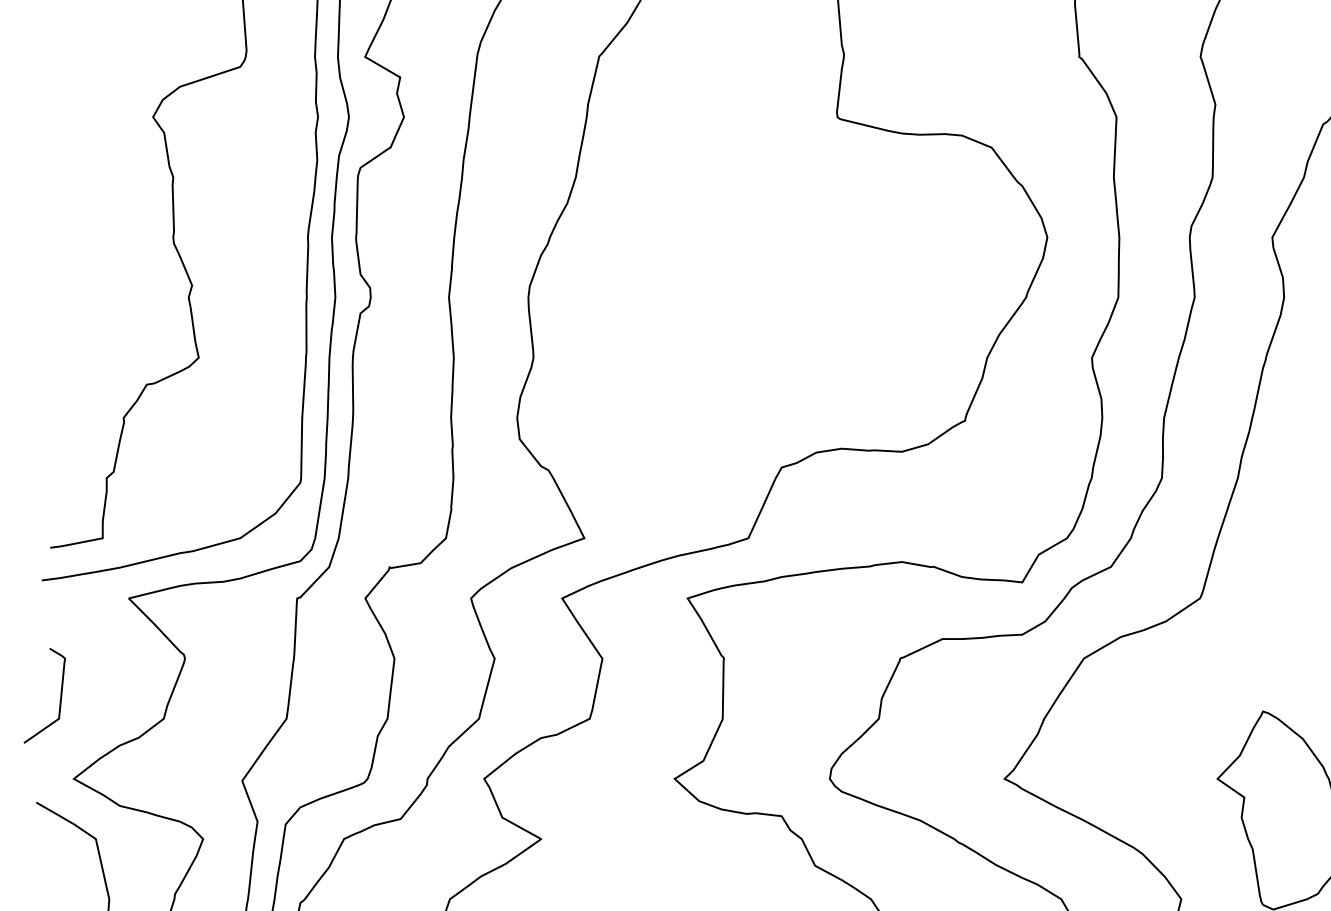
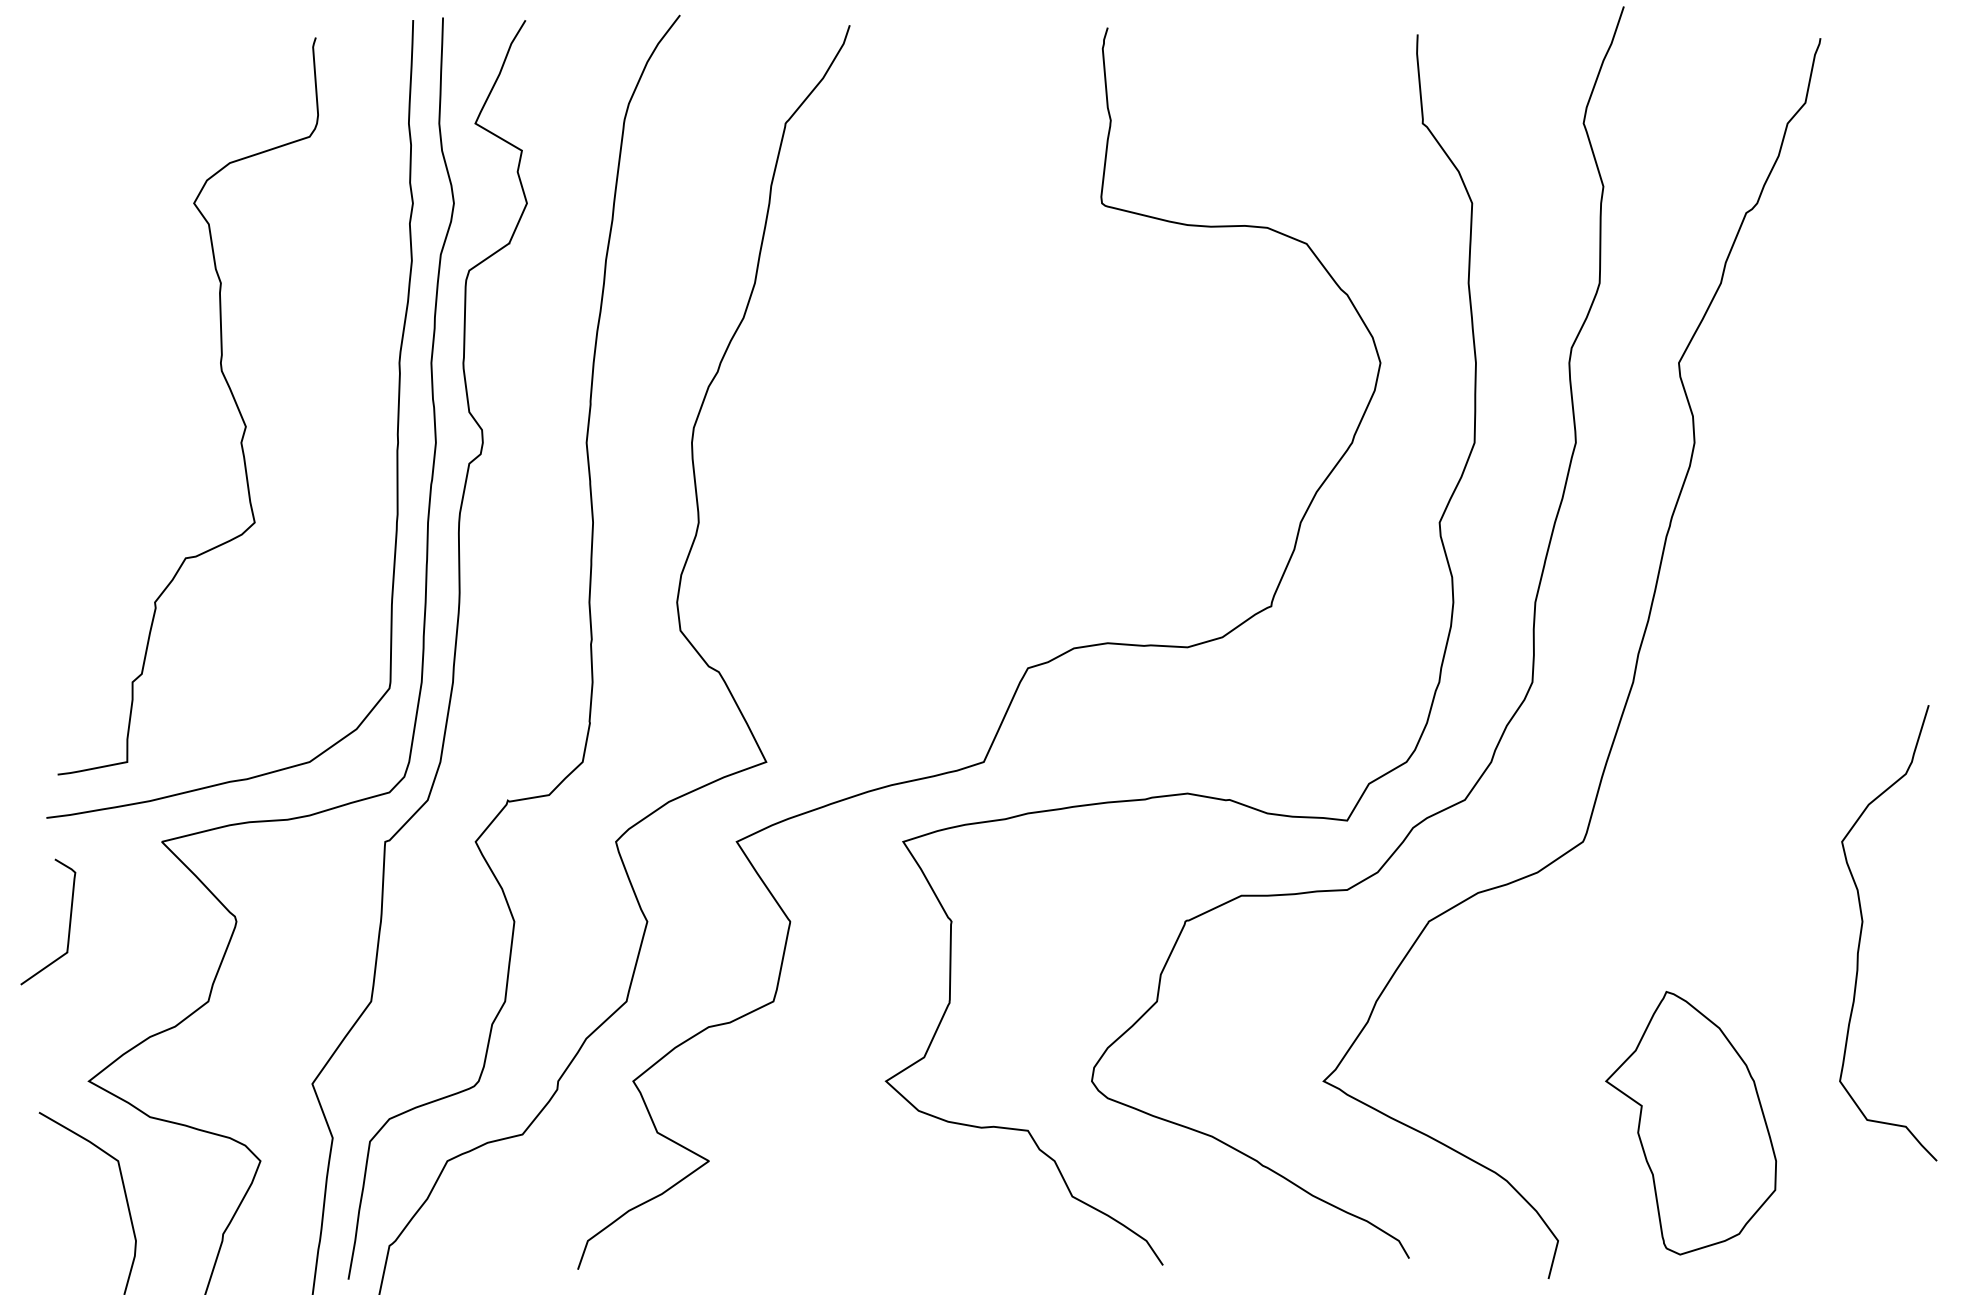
curve: (59, 699) -> (68, 927), moved

